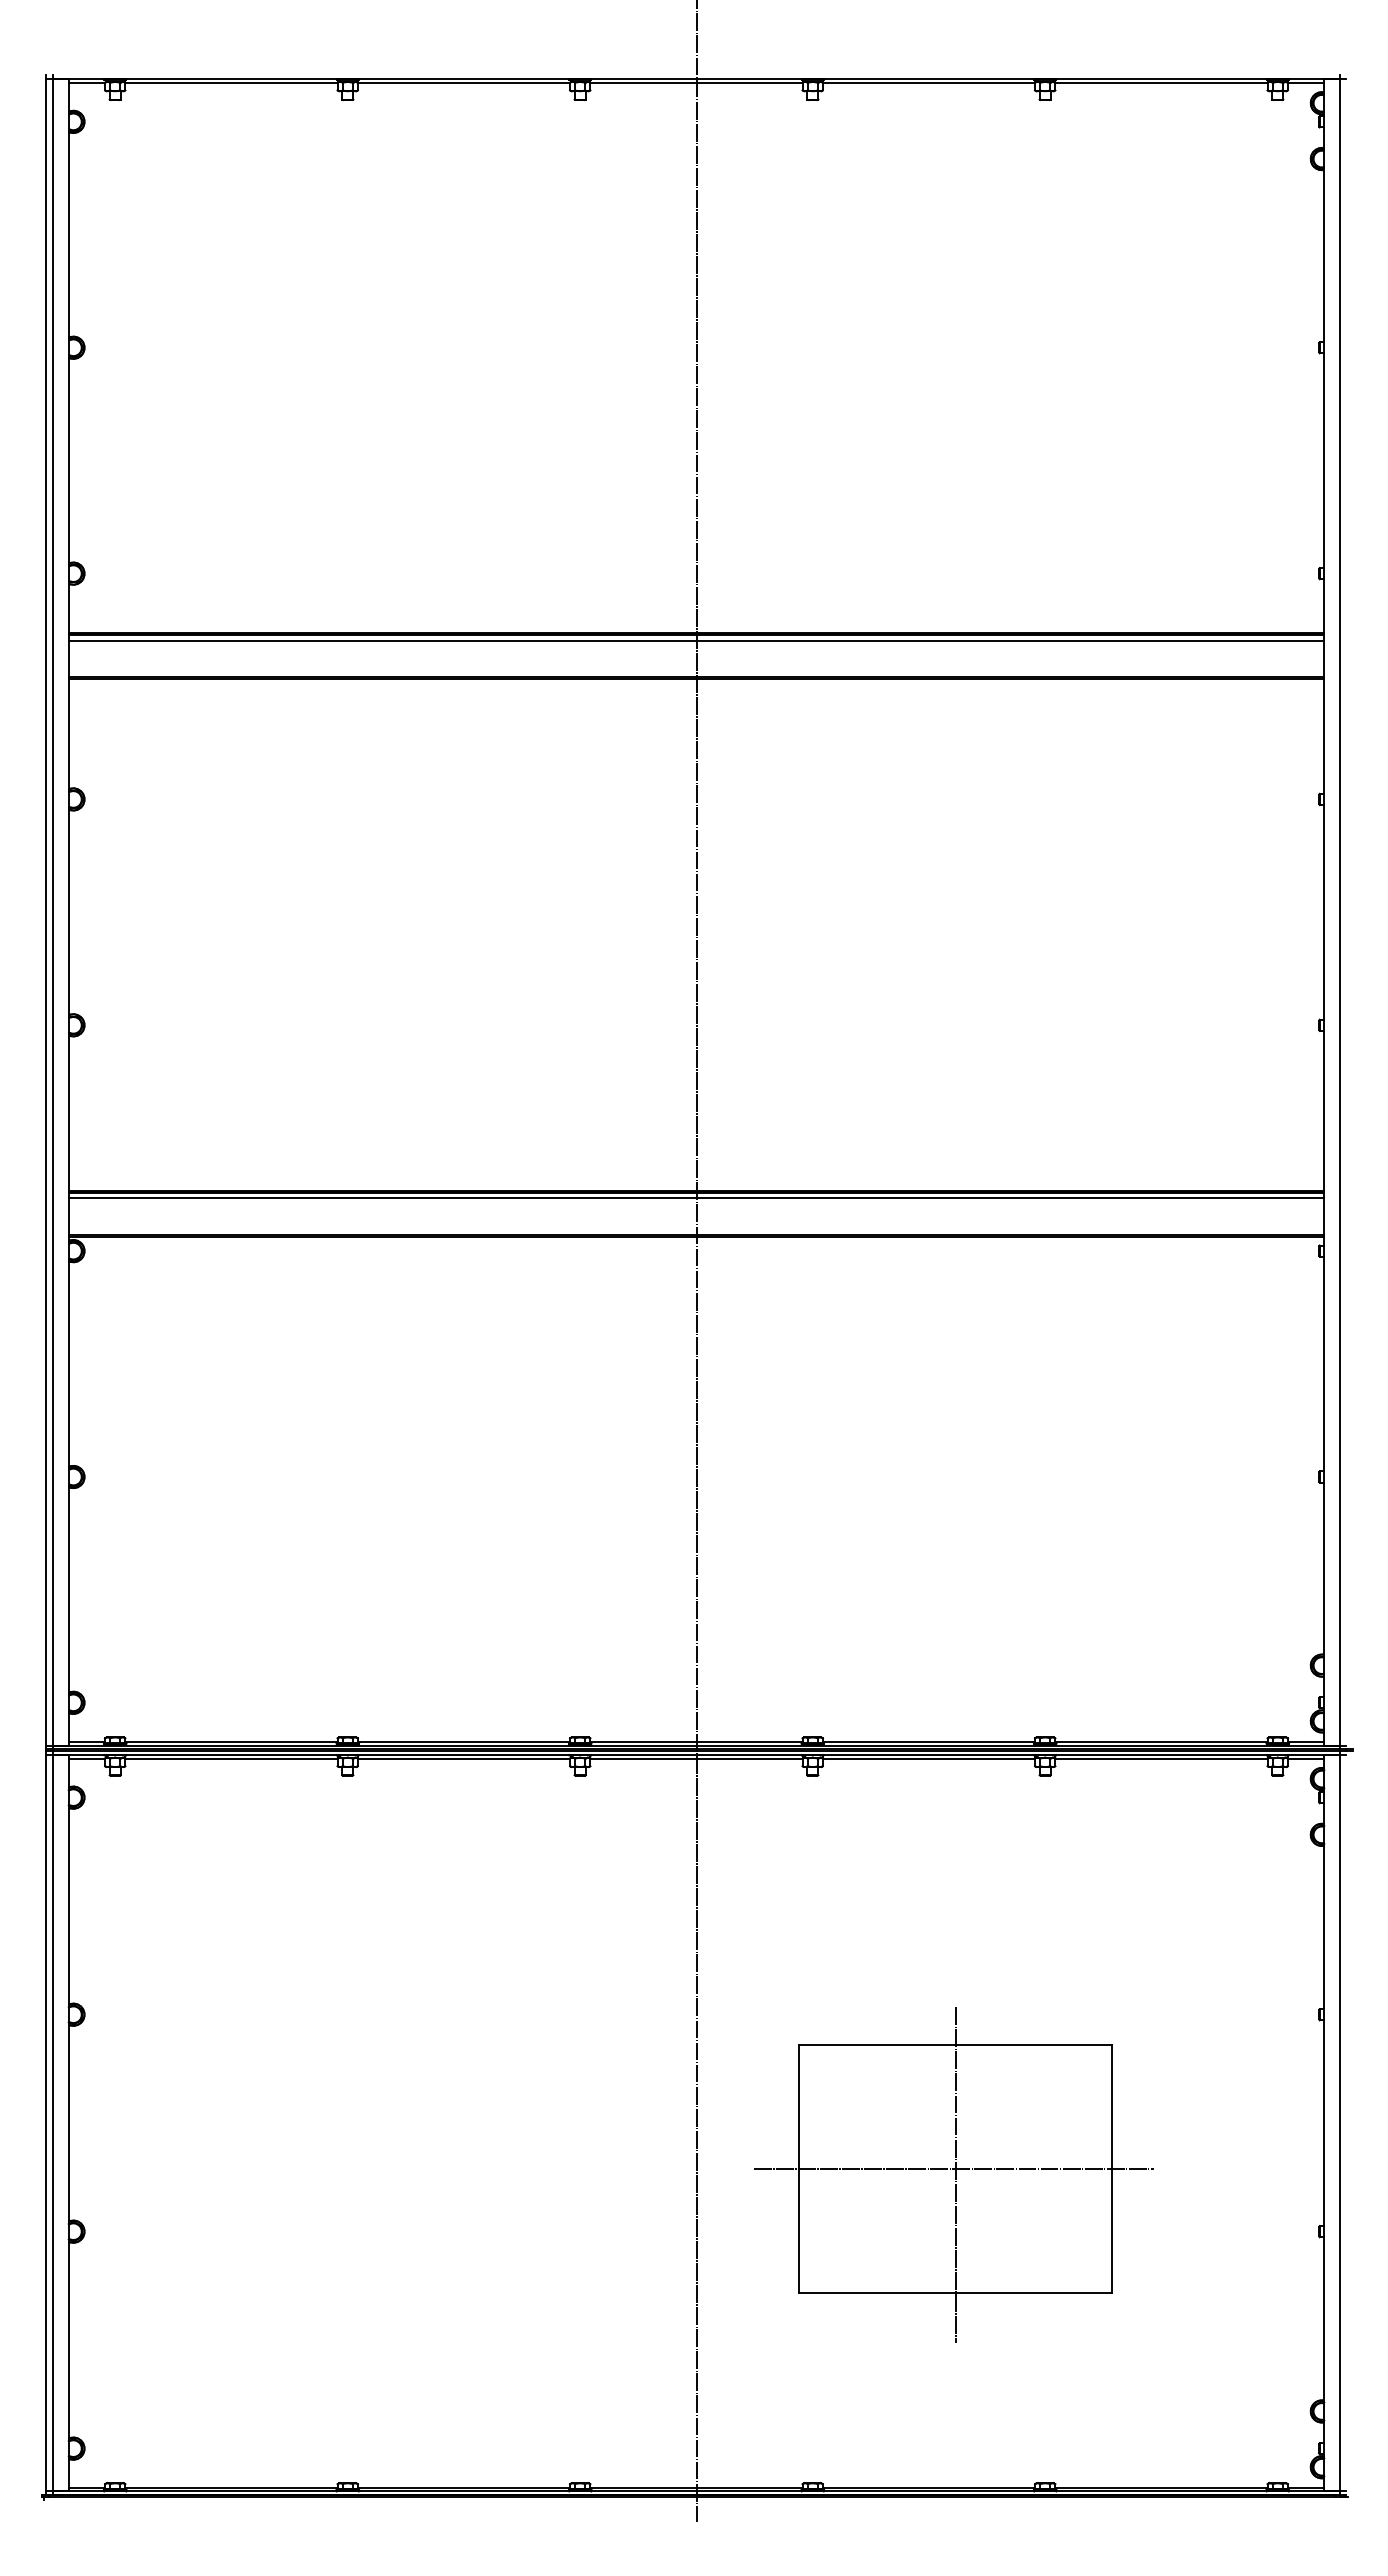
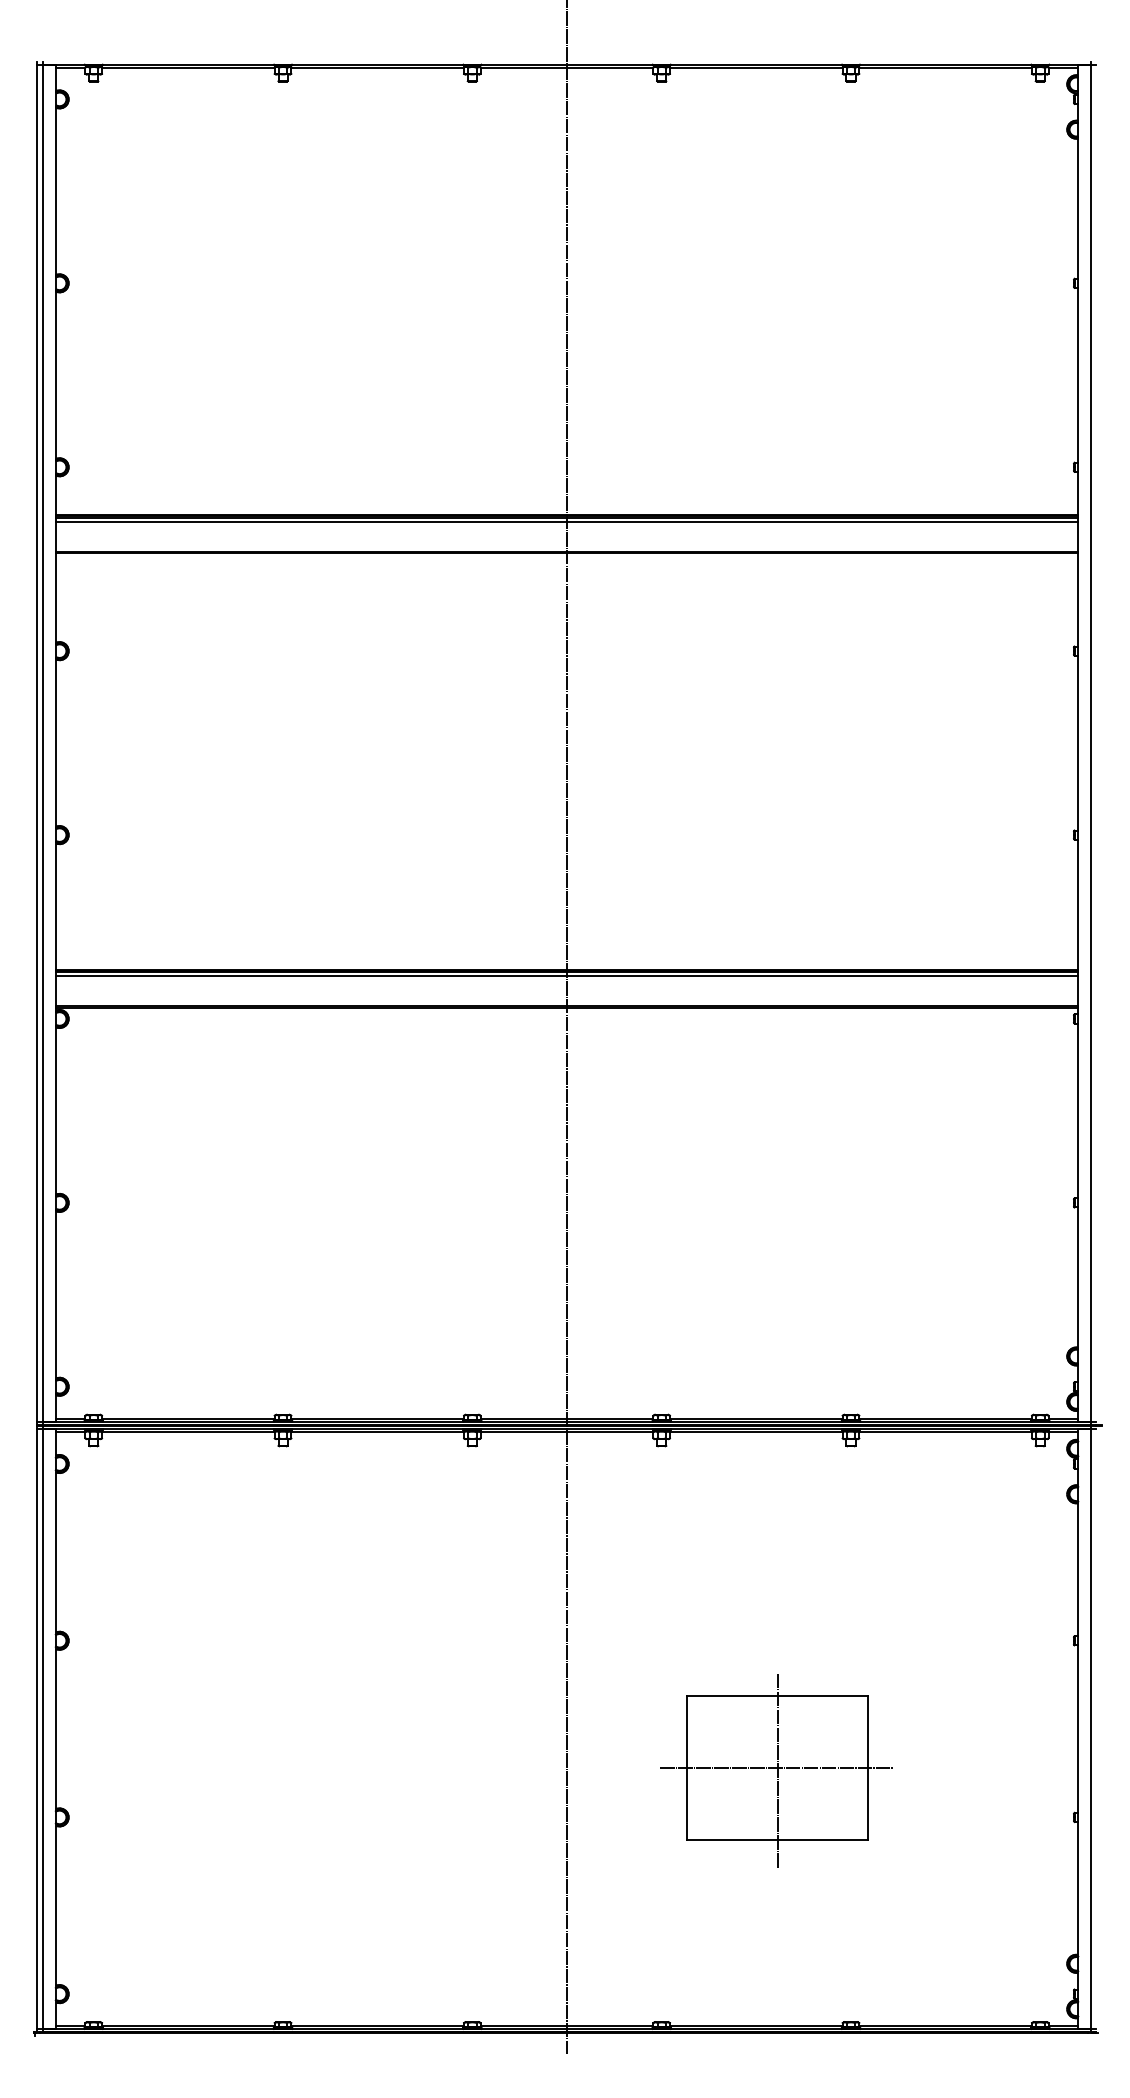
part: (953, 2174) -> (776, 1770), size x0.71

